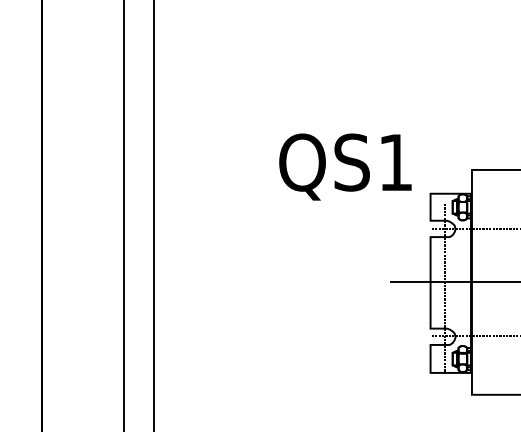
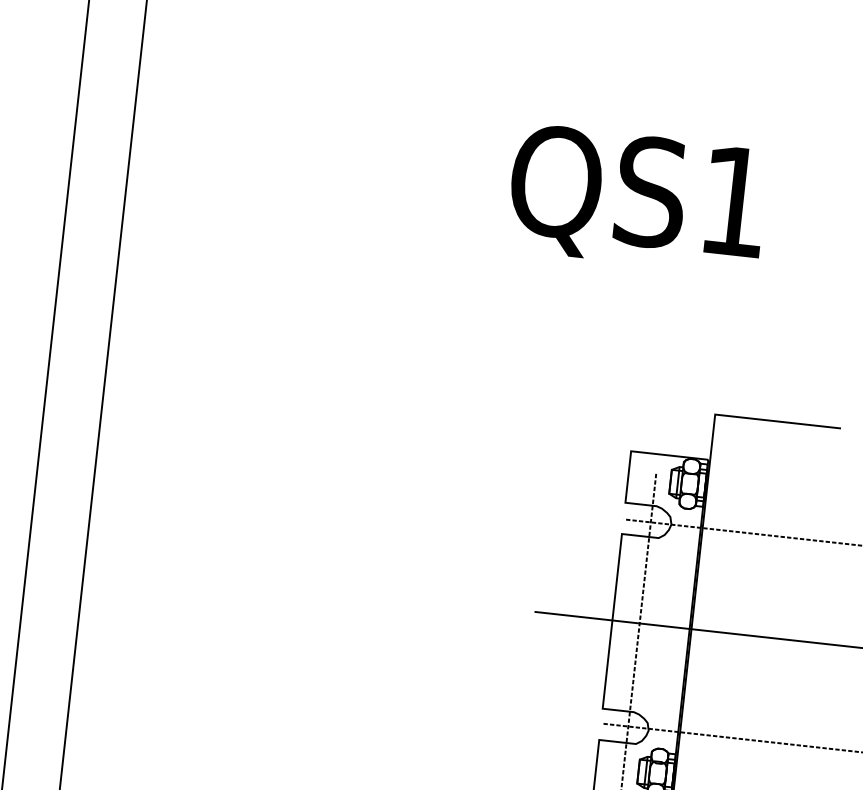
text: (345, 166) -> (637, 198), moved

